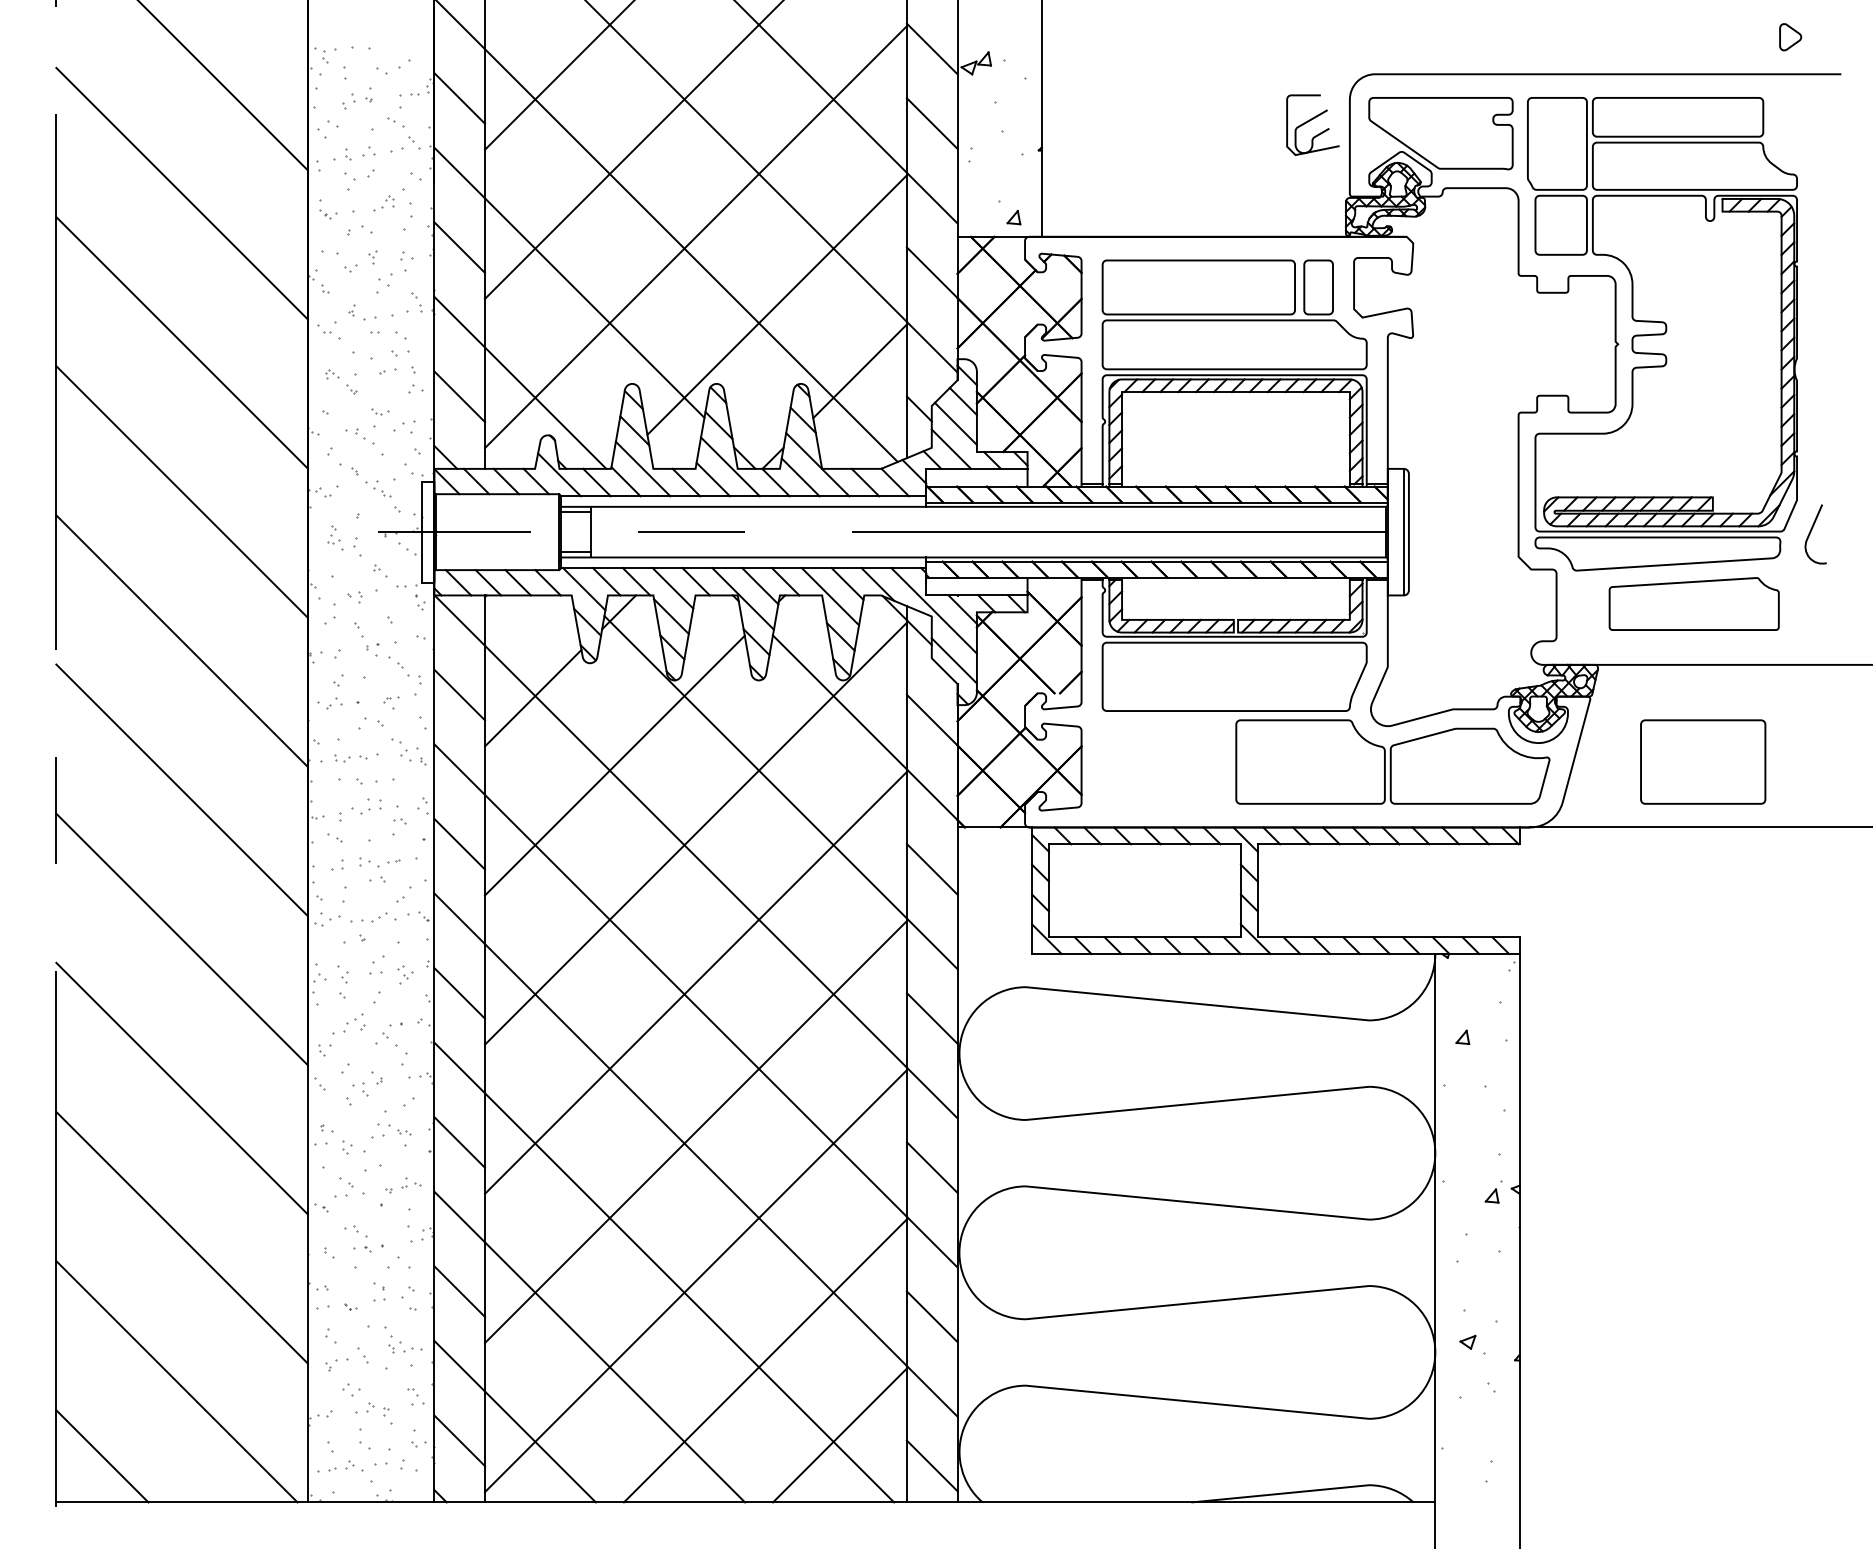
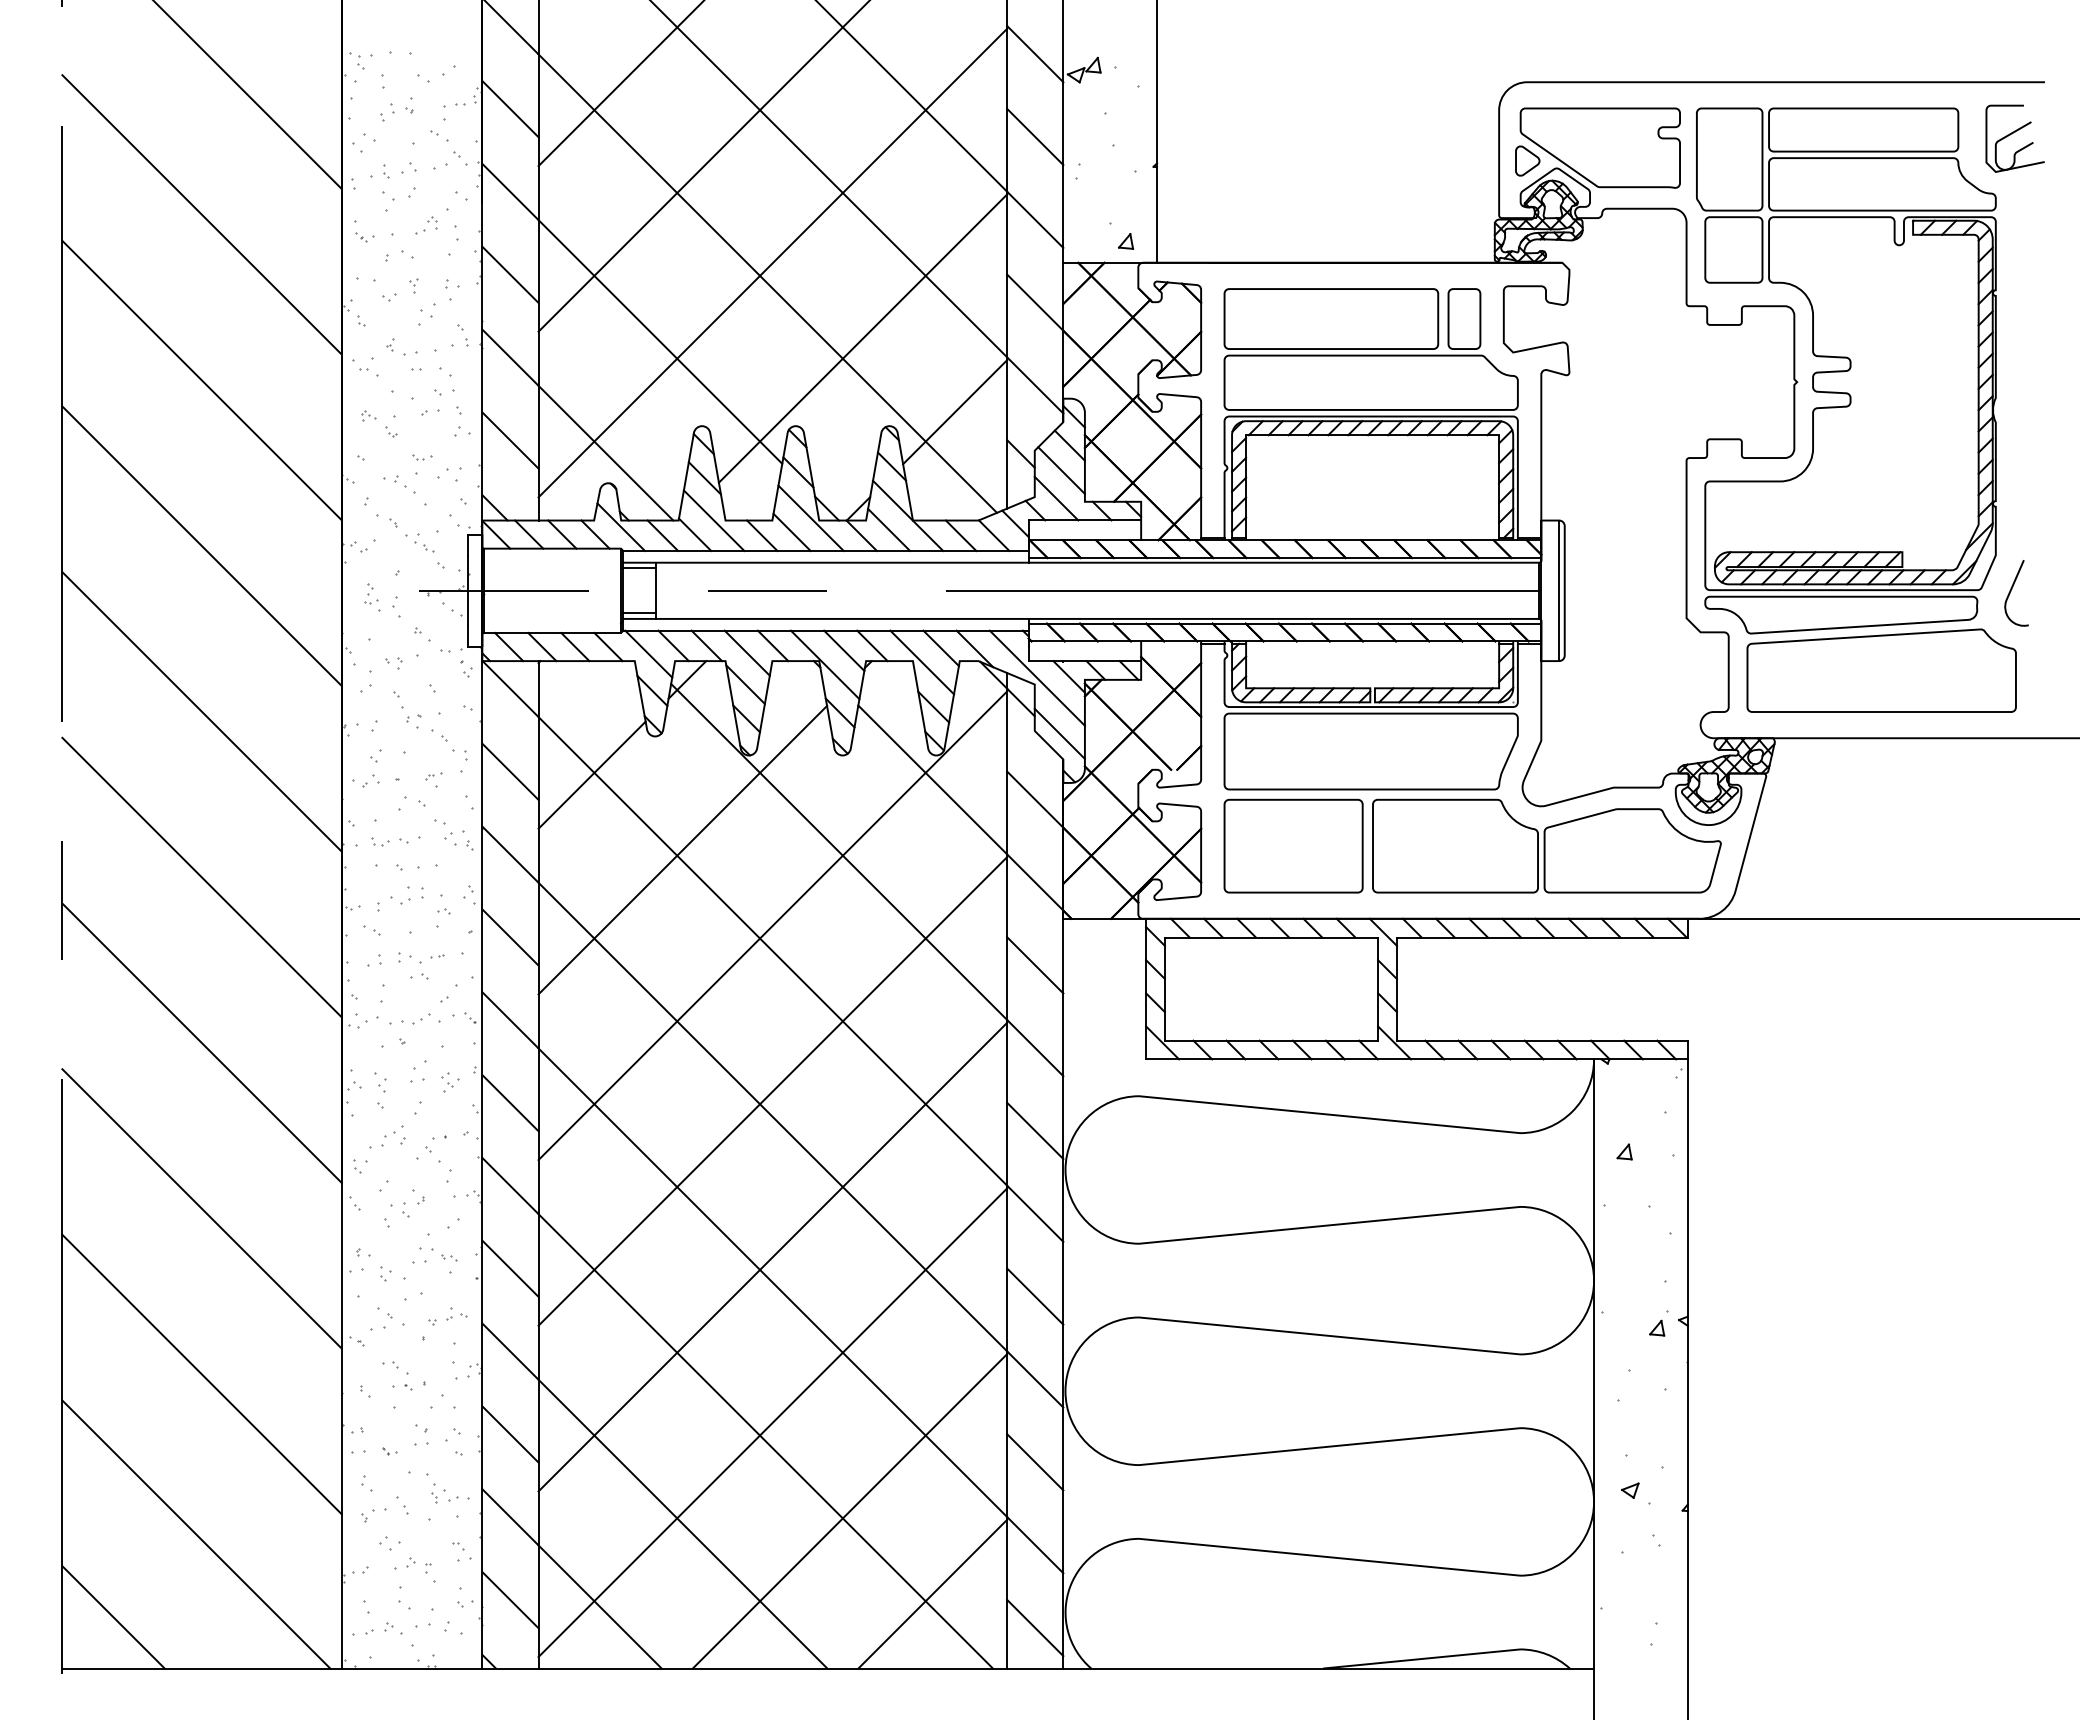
part: (1790, 36) -> (1527, 160), moved
part: (1312, 124) -> (2014, 138), moved
part: (1694, 603) -> (1881, 670), size x1.43
part: (1703, 761) -> (1293, 845), moved

